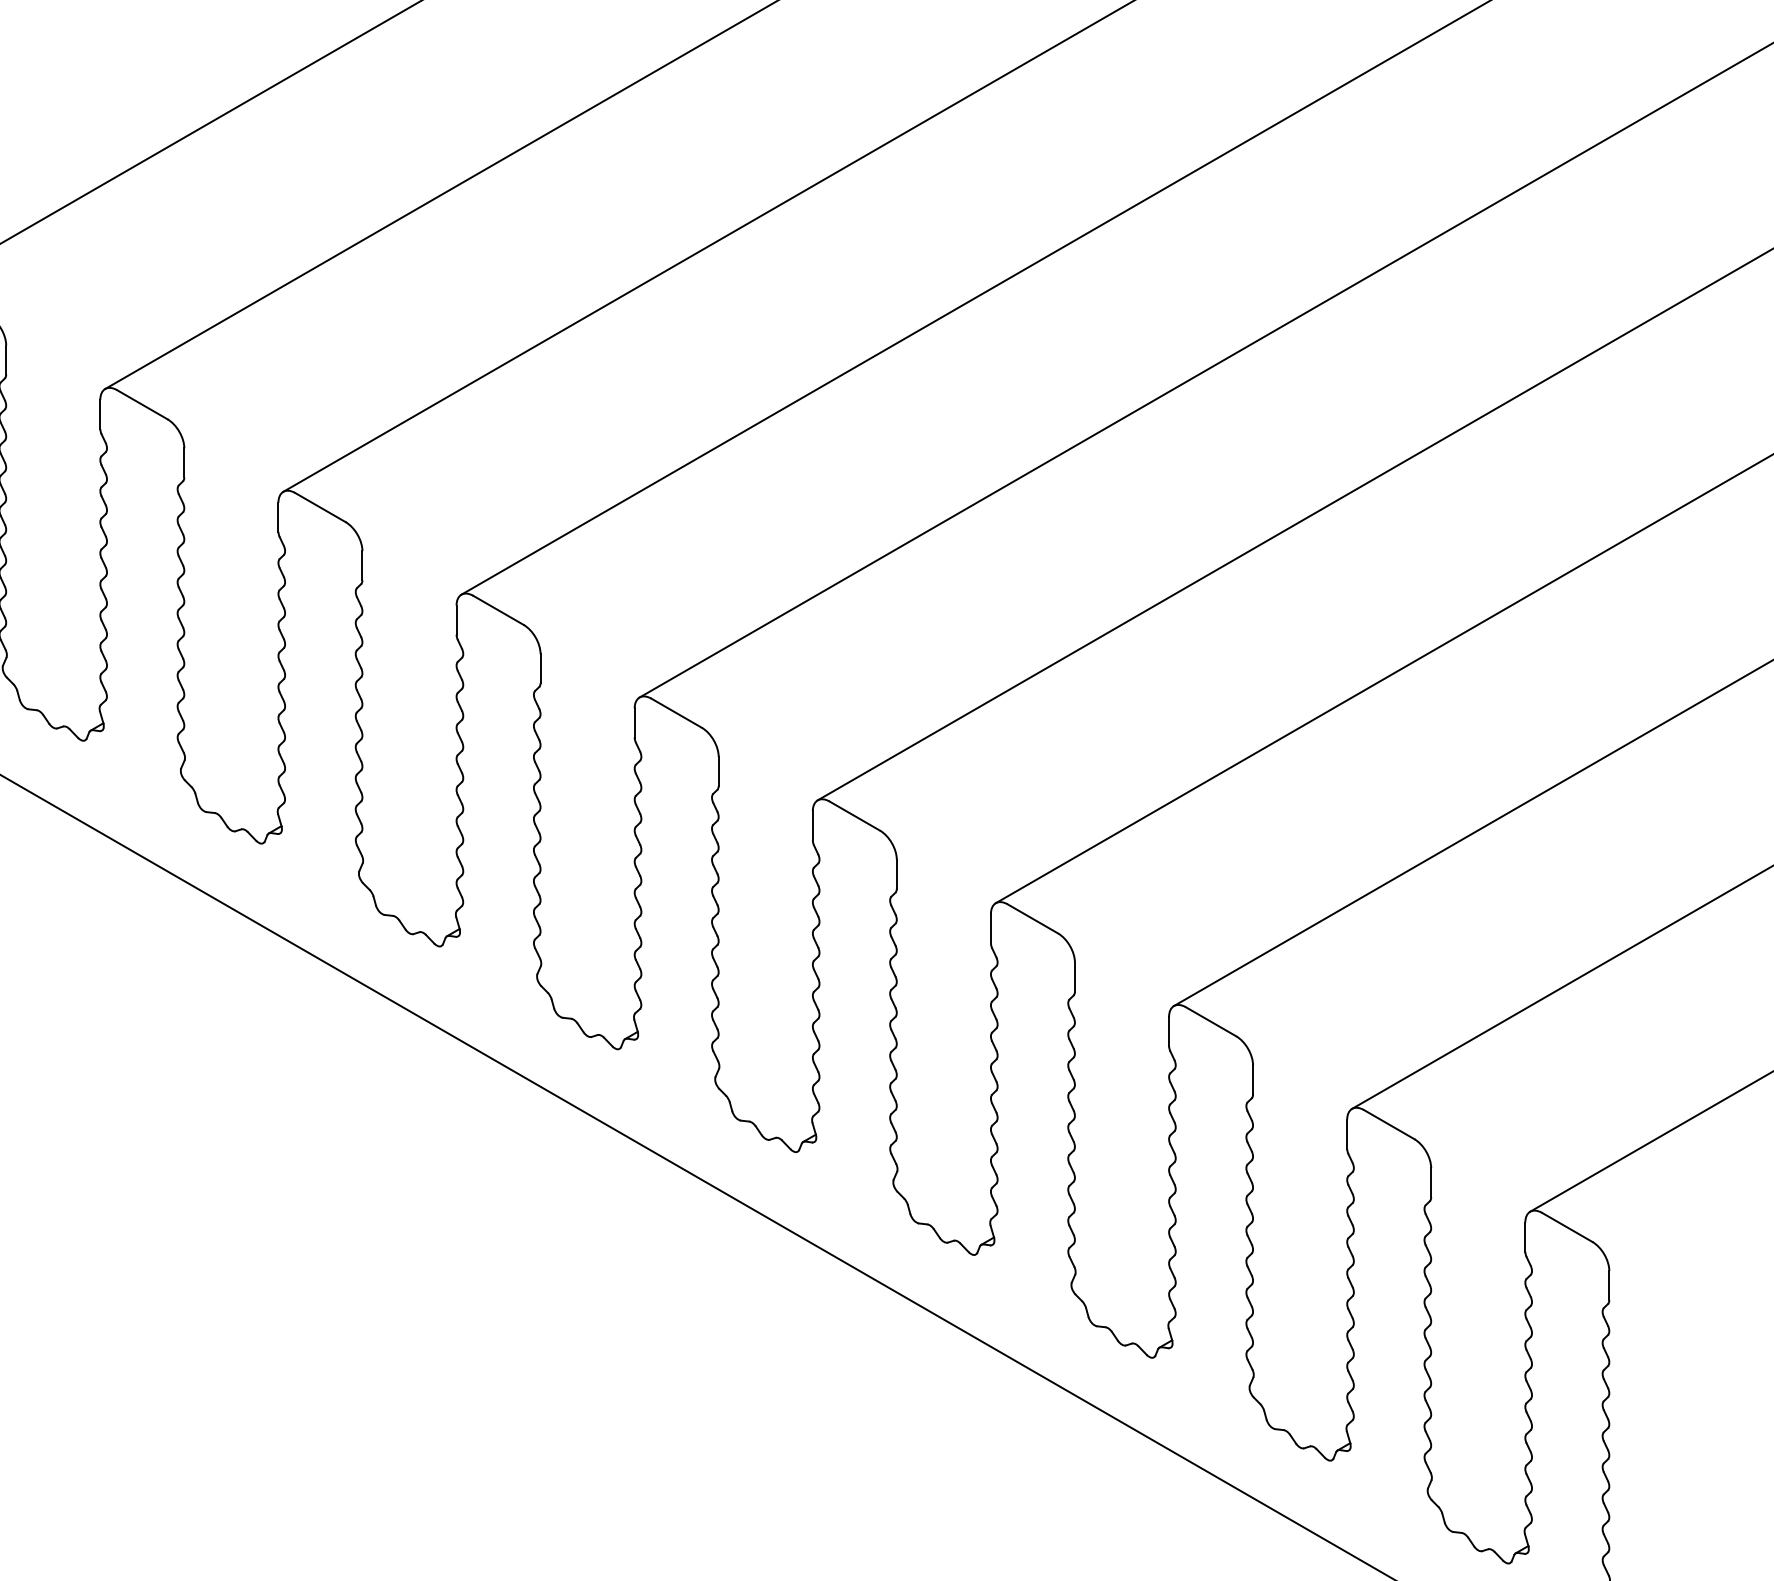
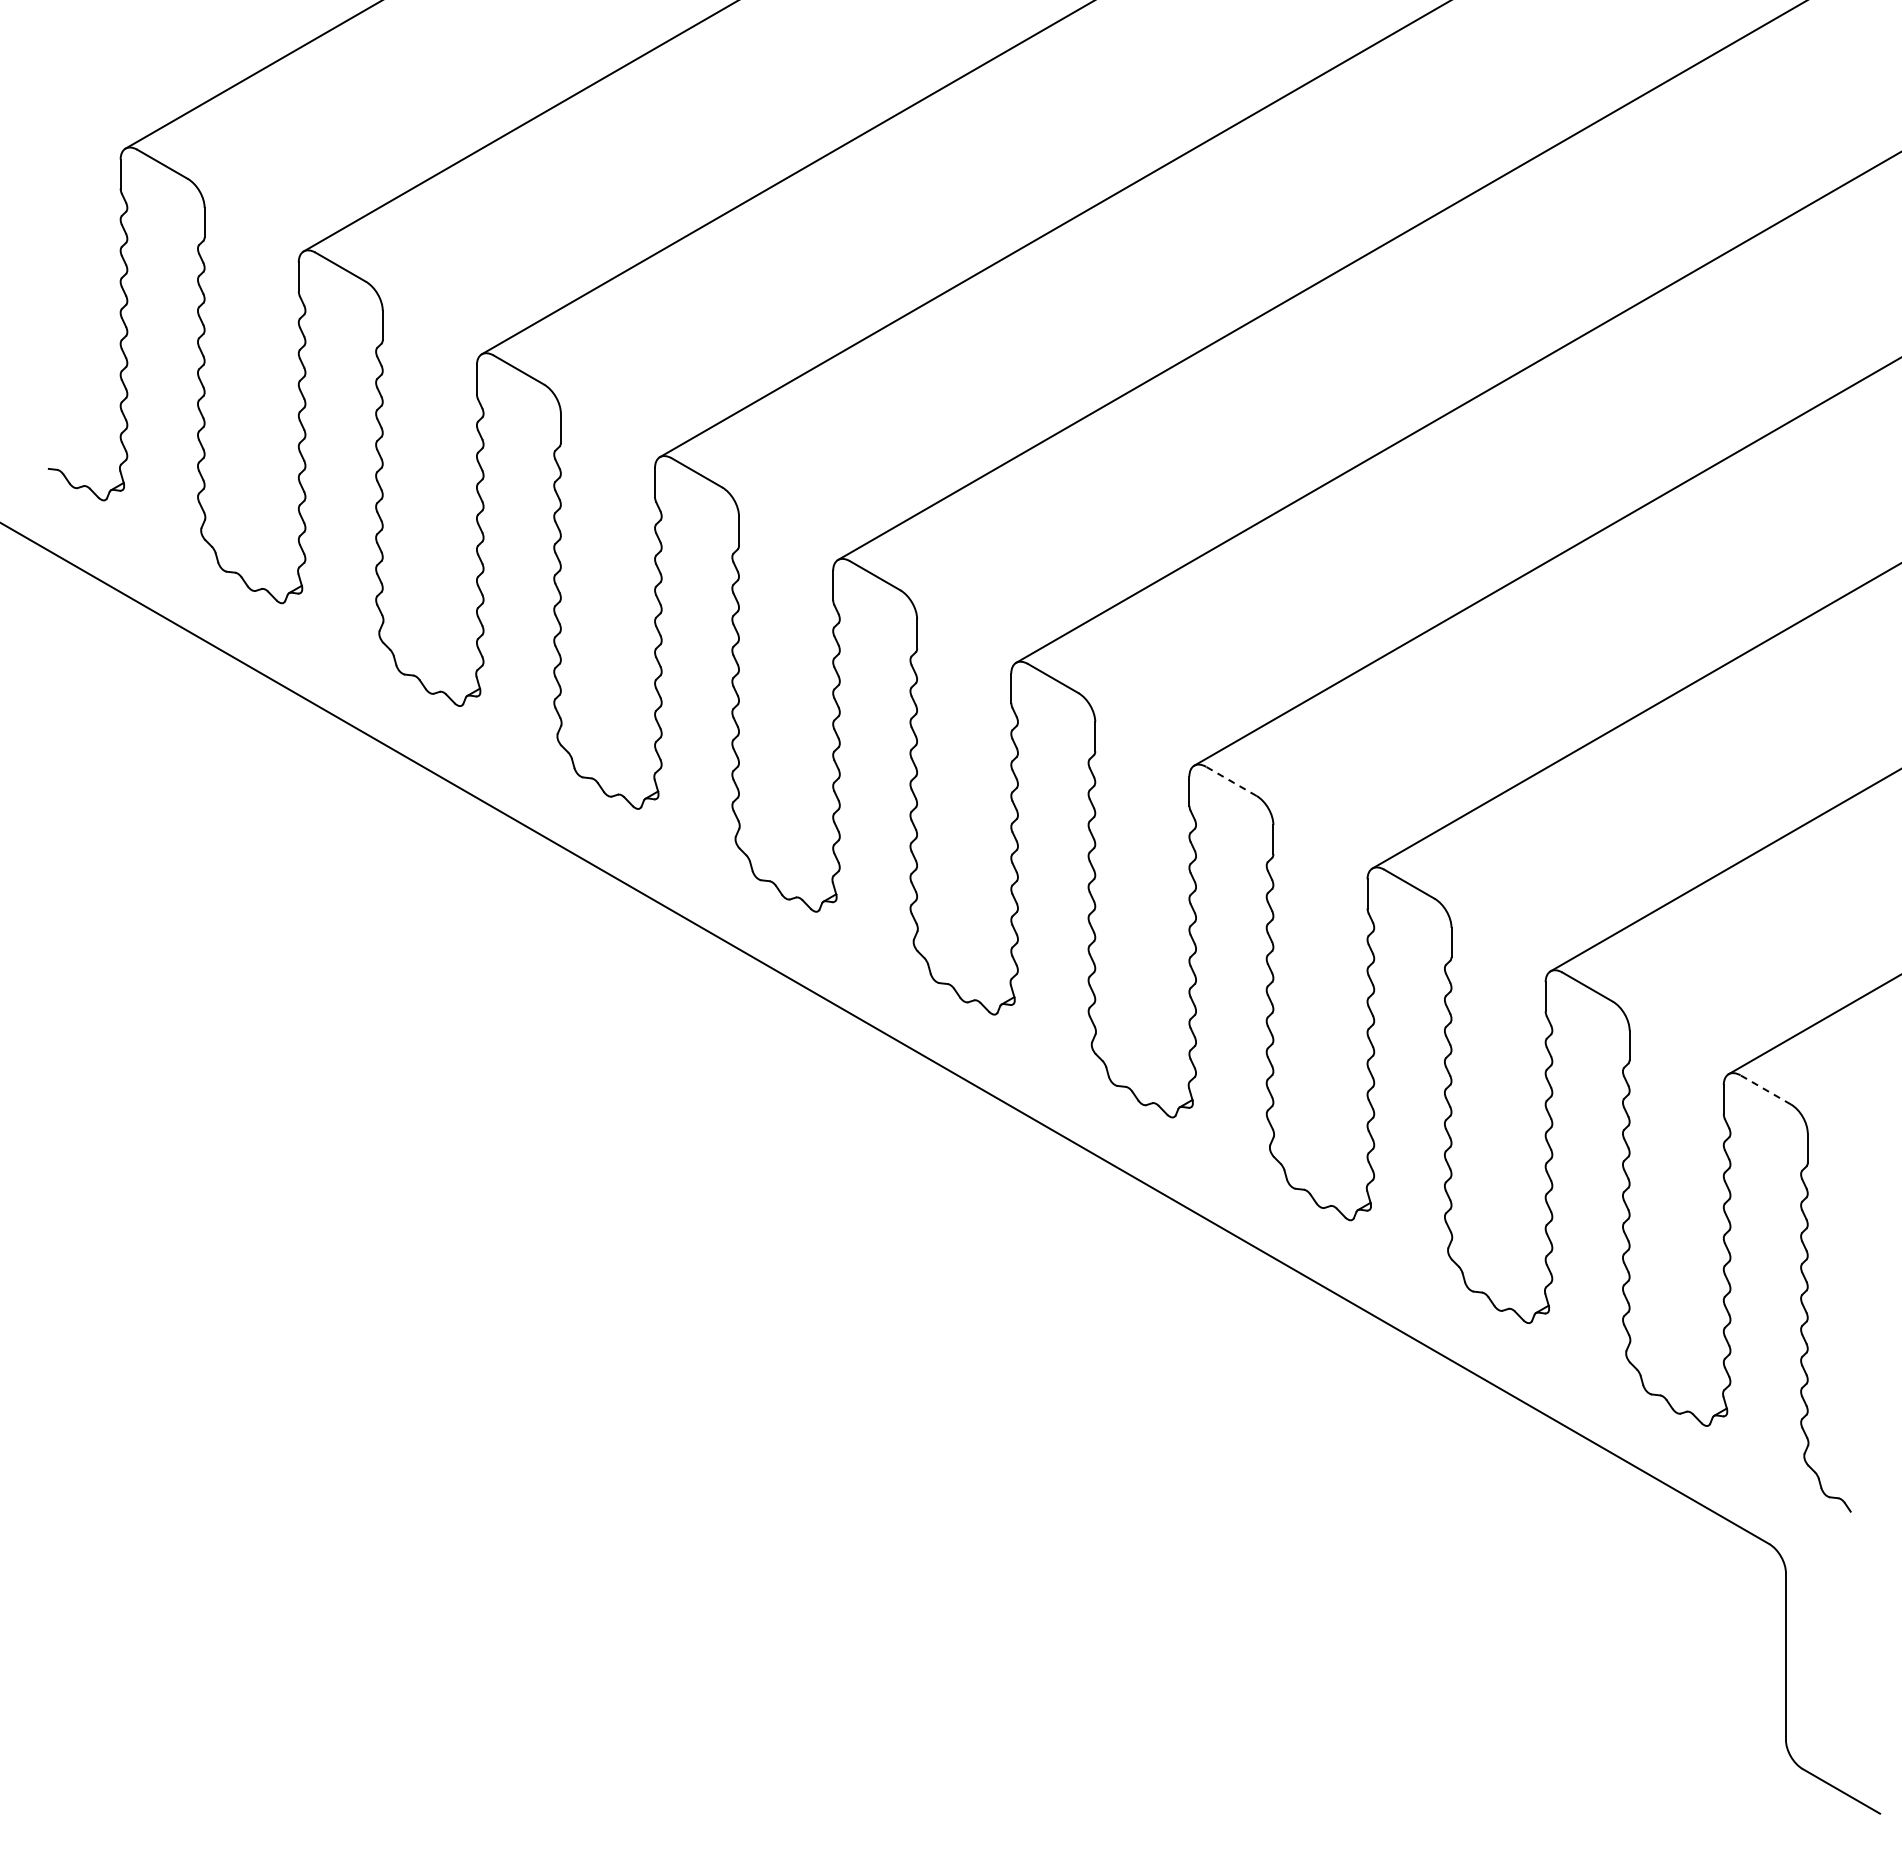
line: (1032, 919) -> (1230, 781), solid -> dashed
line: (1567, 1227) -> (1765, 1089), solid -> dashed

